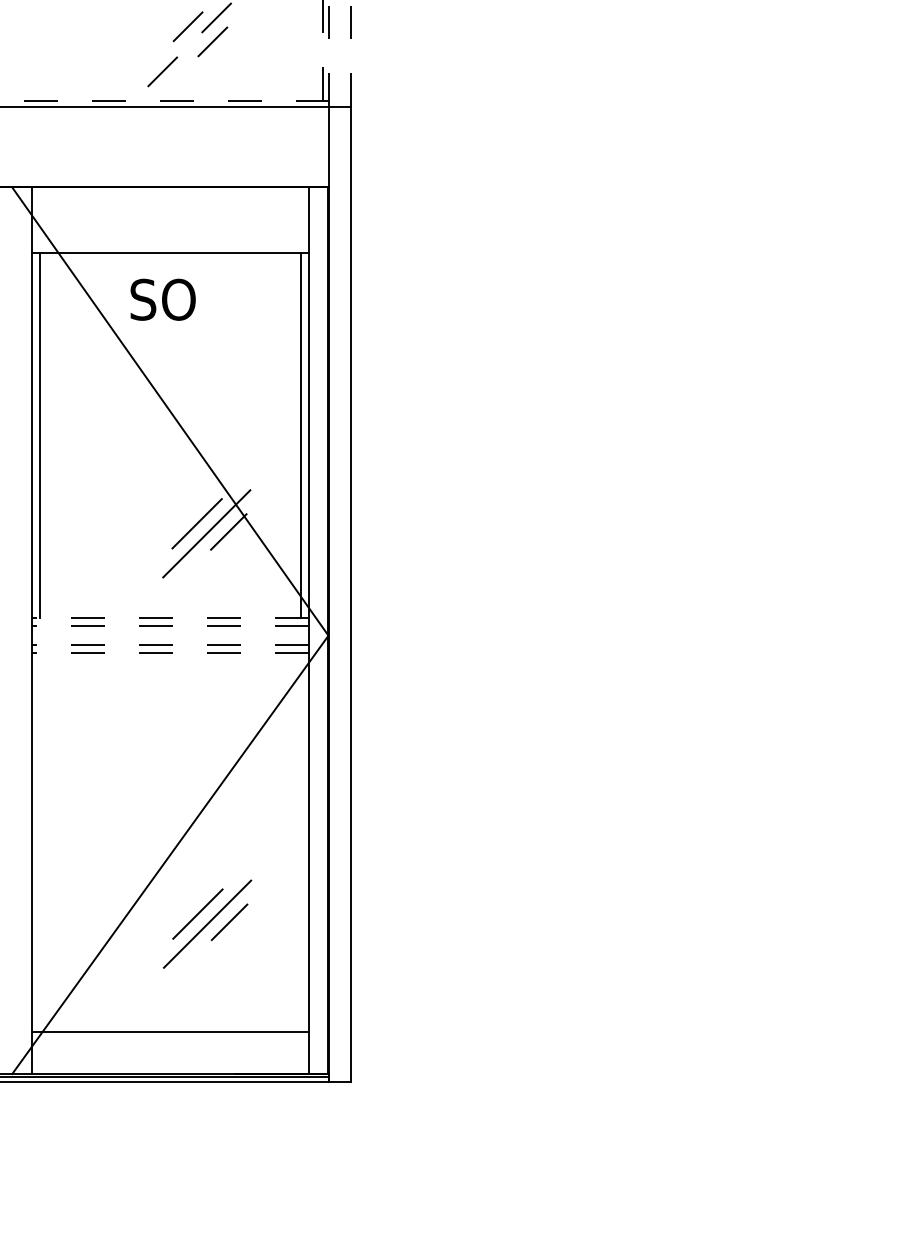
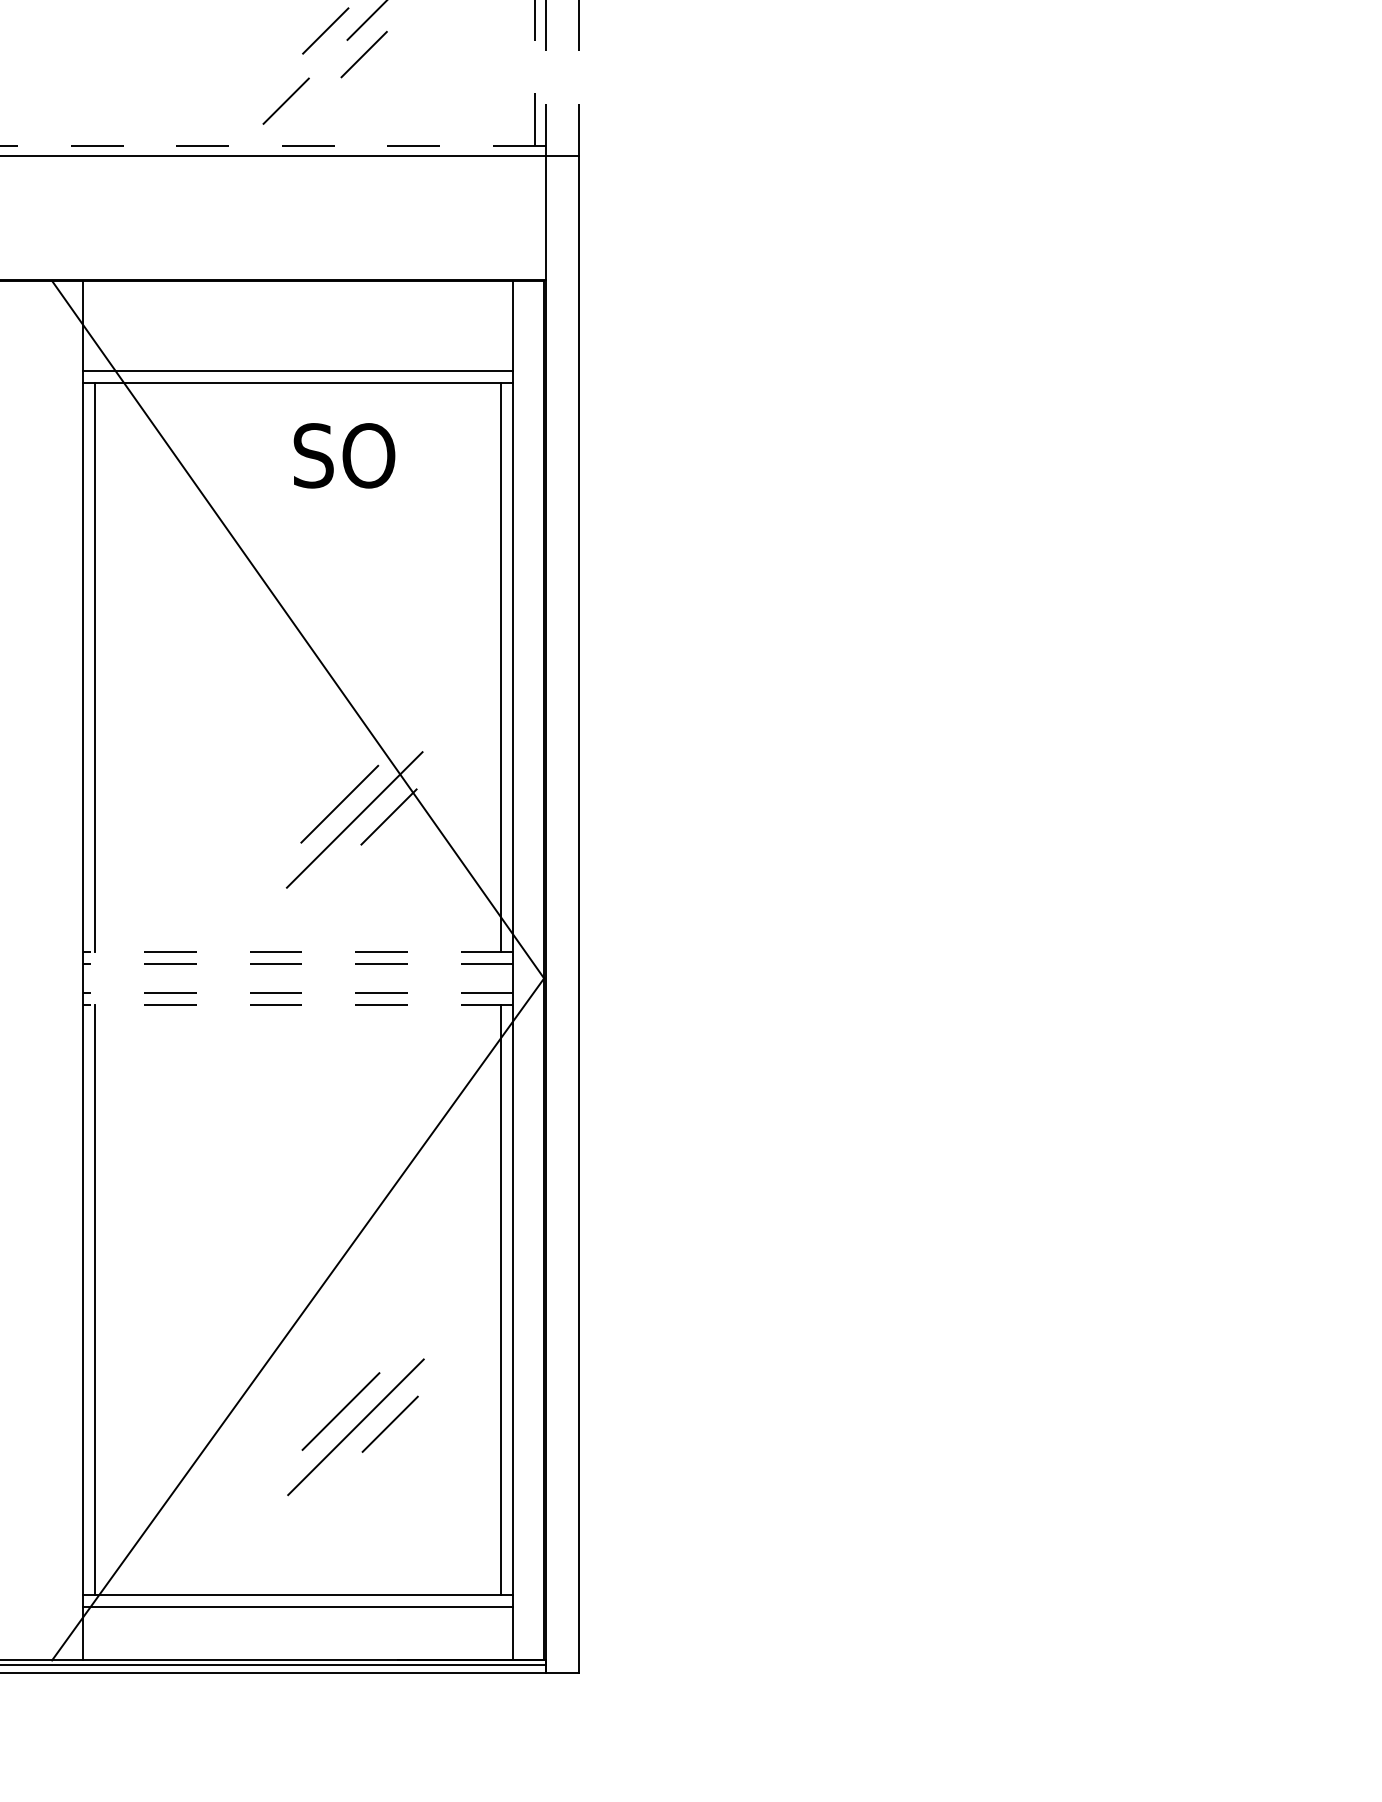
line: (170, 245) -> (298, 371), added
text: (162, 299) -> (343, 455), moved
line: (40, 841) -> (96, 1298), added
line: (300, 841) -> (500, 1298), added
line: (170, 1039) -> (298, 1606), added

